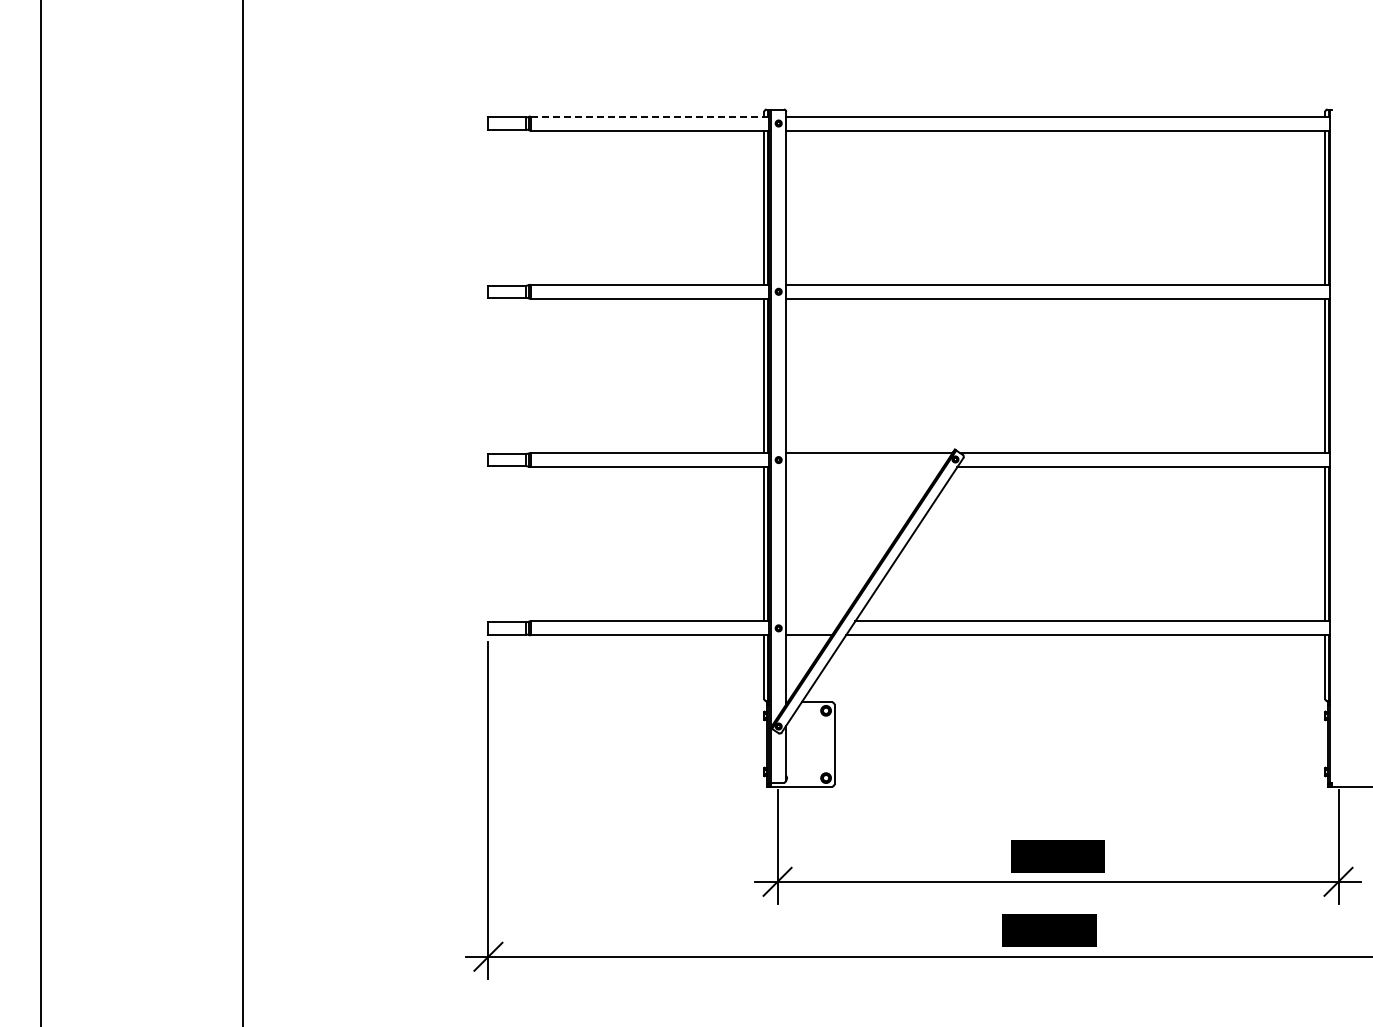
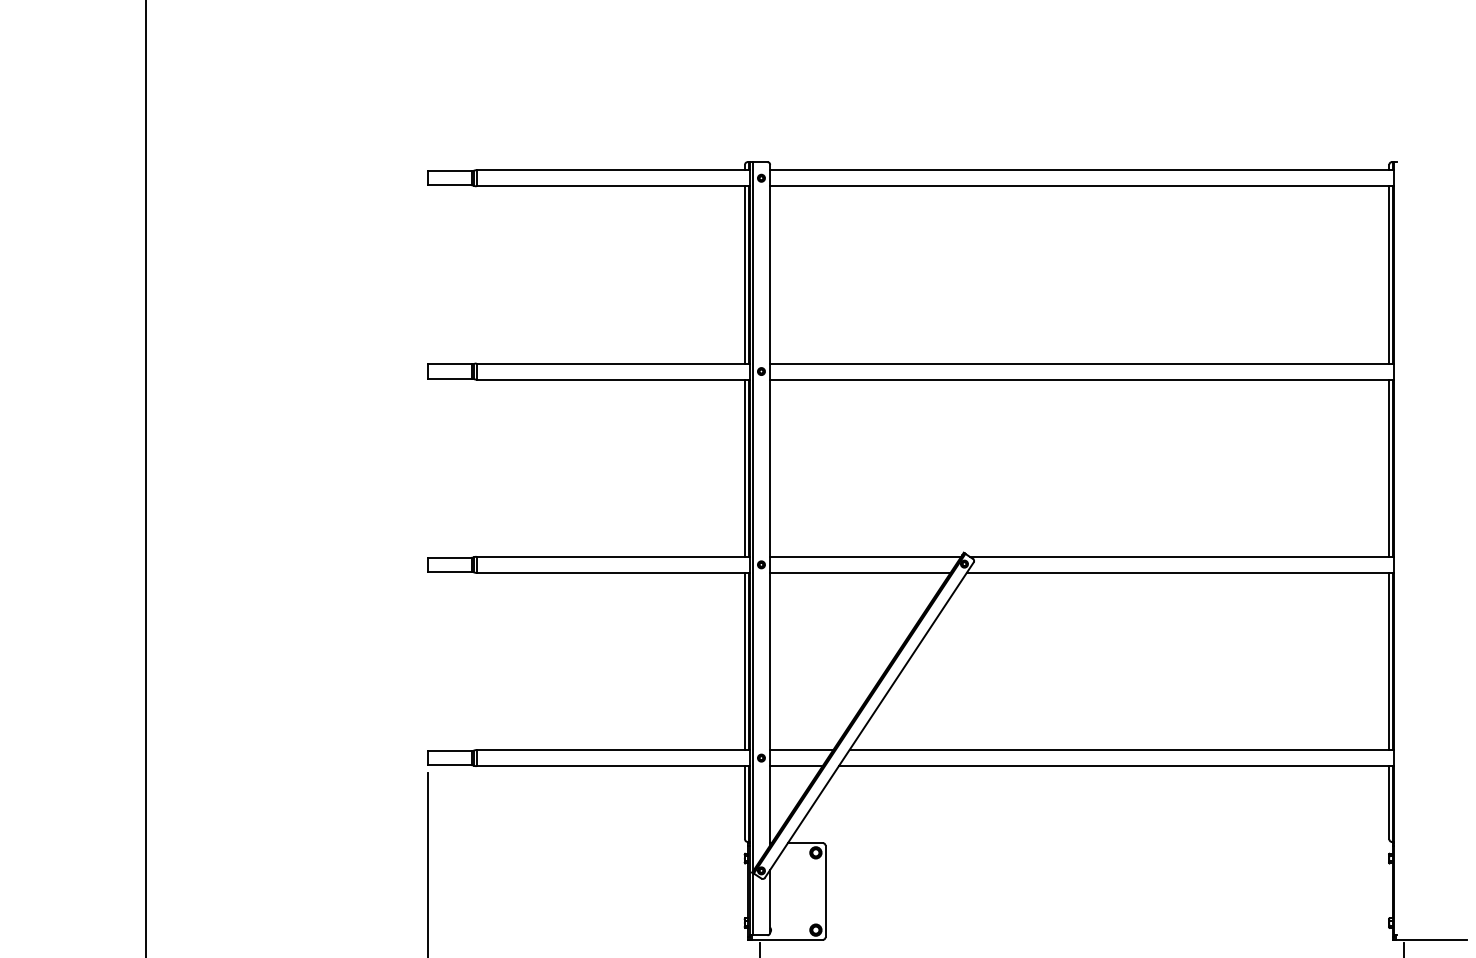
line: (649, 116) -> (613, 170), dashed -> solid
line: (864, 467) -> (860, 573), added
line: (813, 621) -> (801, 750), added

